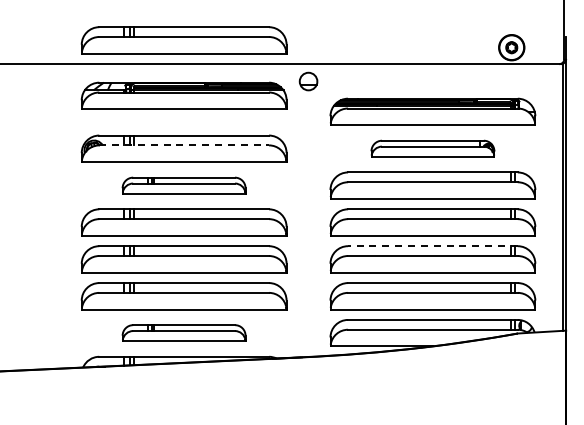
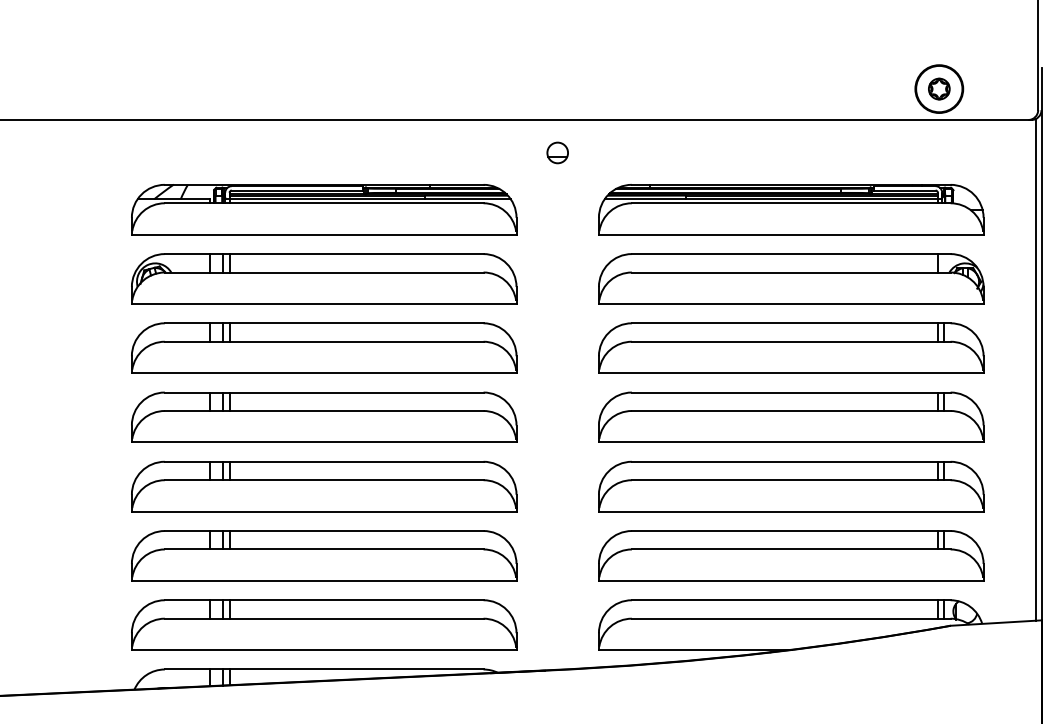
part: (183, 40) -> (322, 75), removed
part: (308, 81) -> (557, 152), size x0.62
part: (183, 95) -> (322, 208), moved
line: (184, 145) -> (324, 272), dashed -> solid
part: (432, 148) -> (790, 278), size x1.67
part: (183, 185) -> (322, 347), size x1.67
line: (432, 246) -> (790, 462), dashed -> solid
part: (183, 332) -> (322, 623), size x1.67

